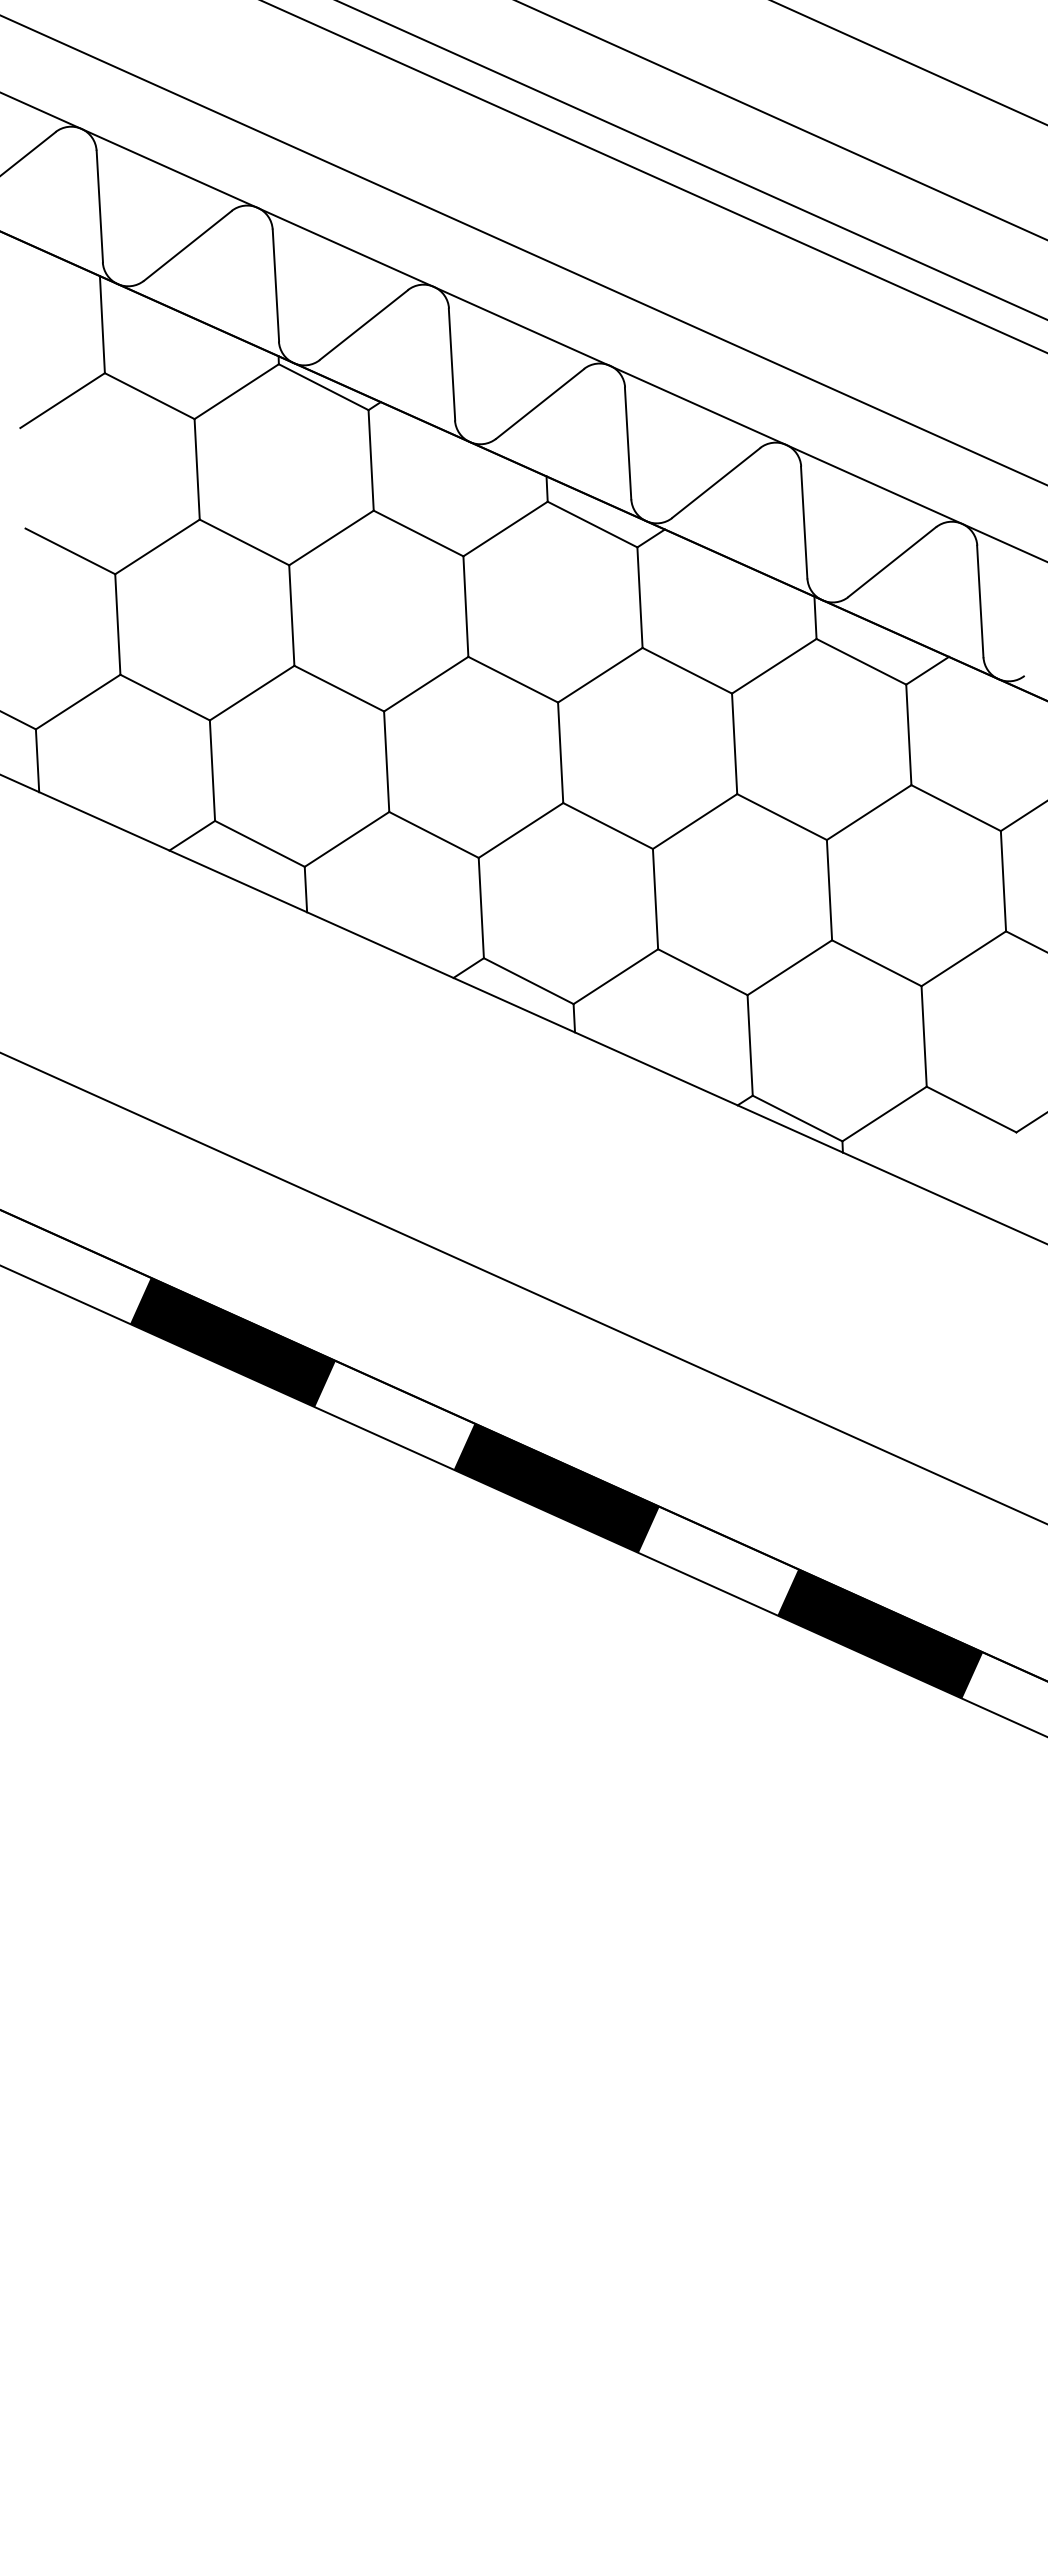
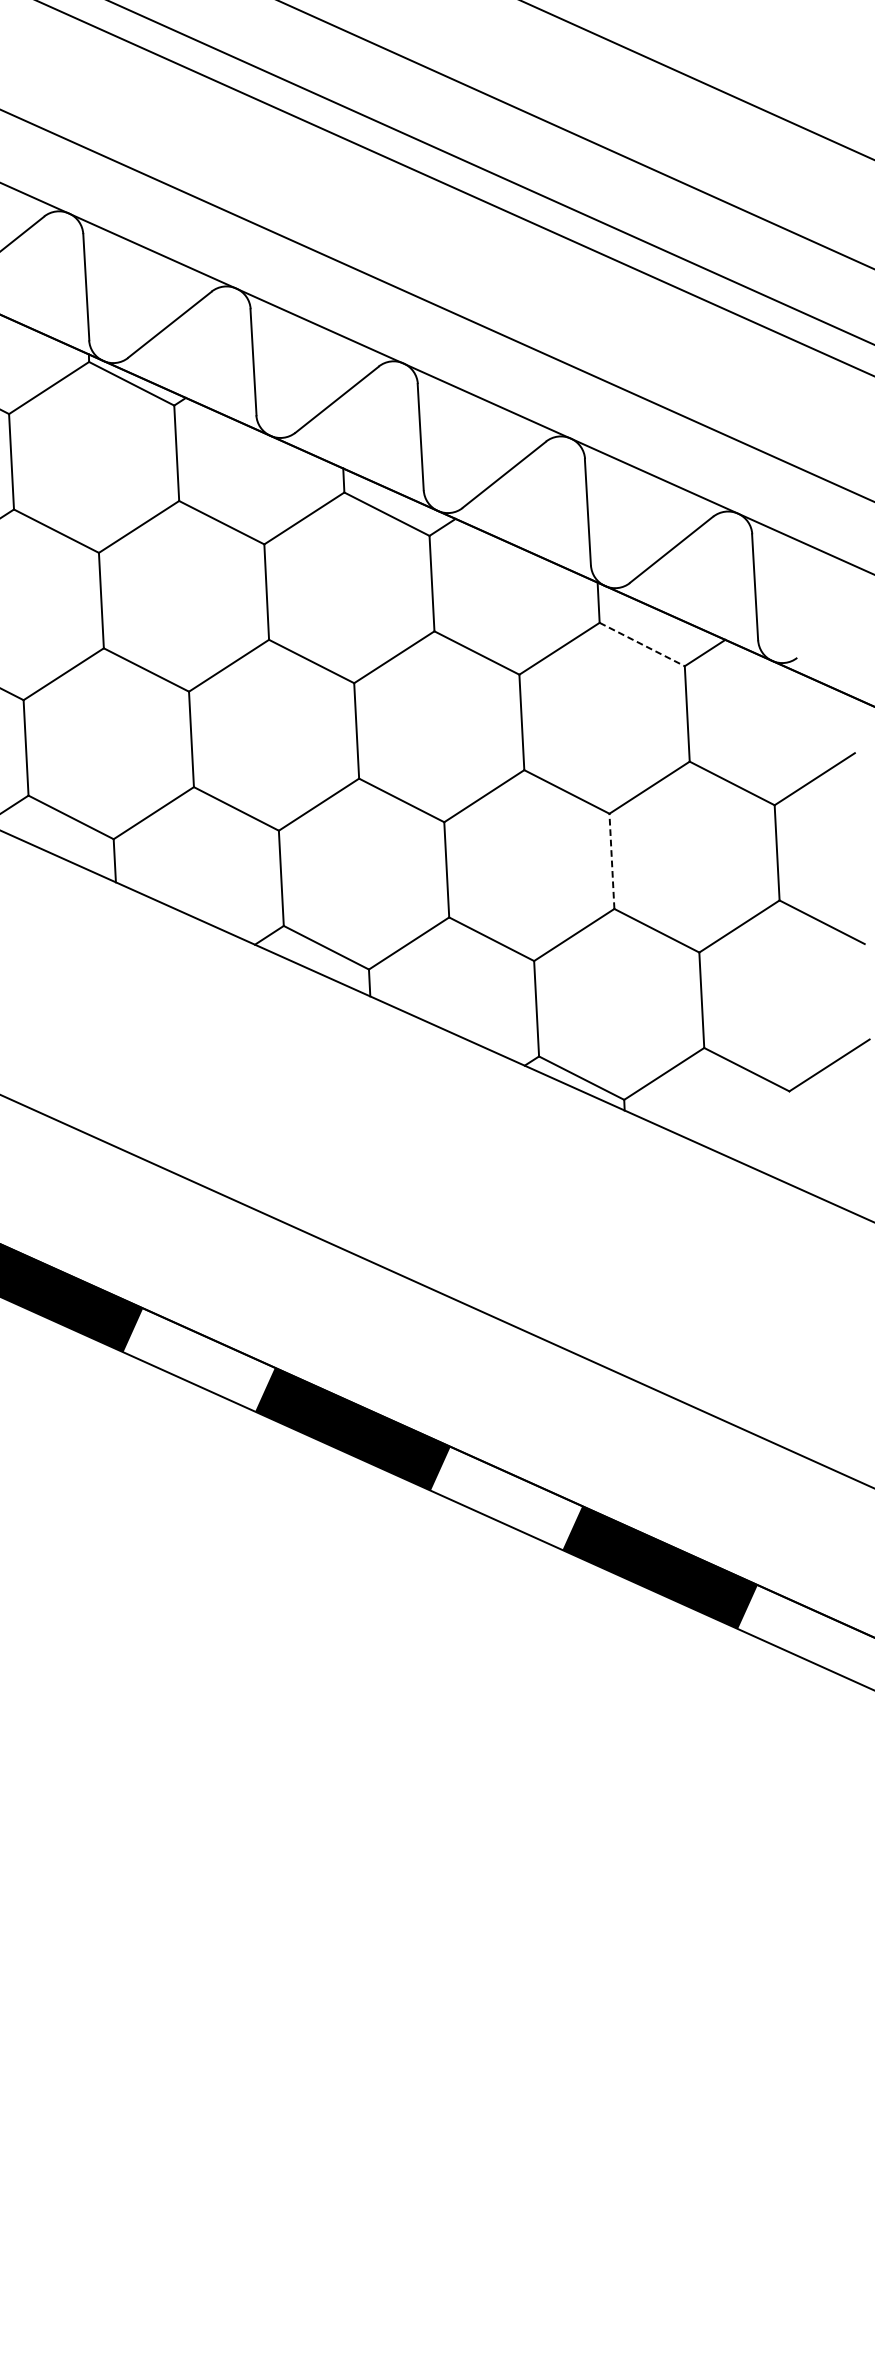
line: (861, 662) -> (642, 645), solid -> dashed
line: (829, 889) -> (611, 860), solid -> dashed

